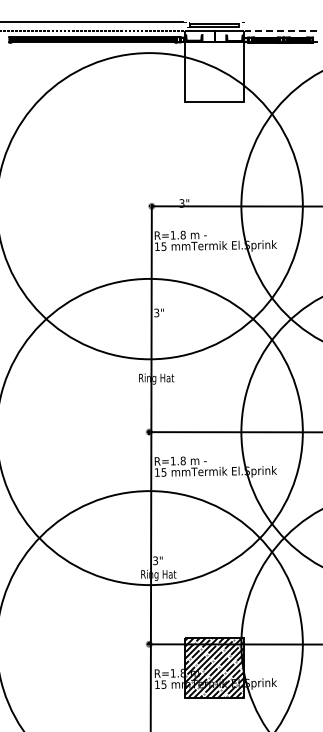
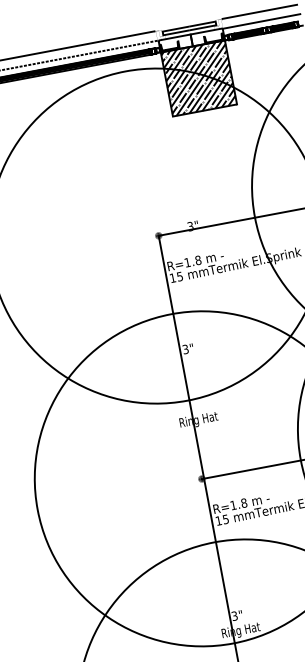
line: (280, 22) -> (259, 12), added
line: (280, 31) -> (261, 21), dashed -> solid
hatch: (214, 71) -> (198, 78), added

